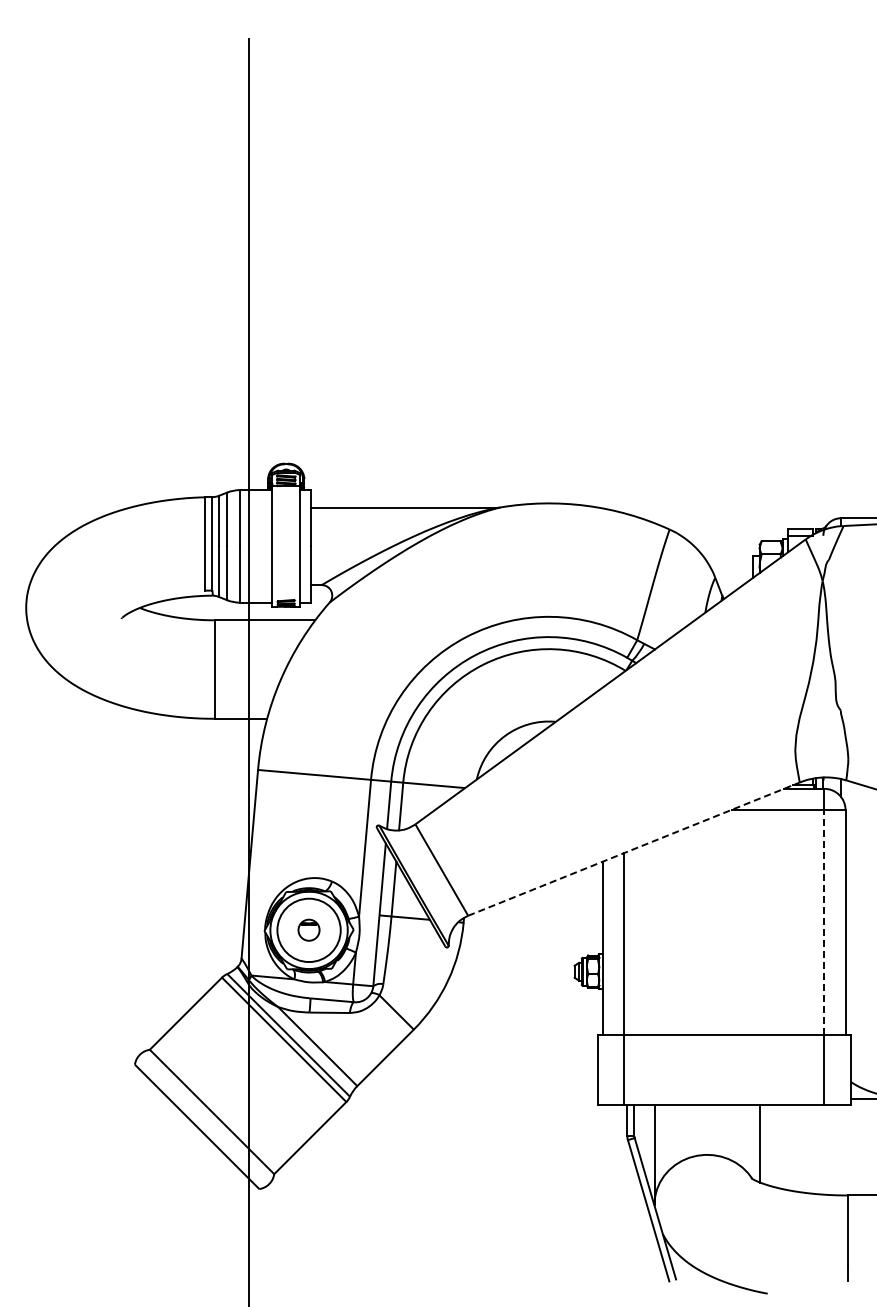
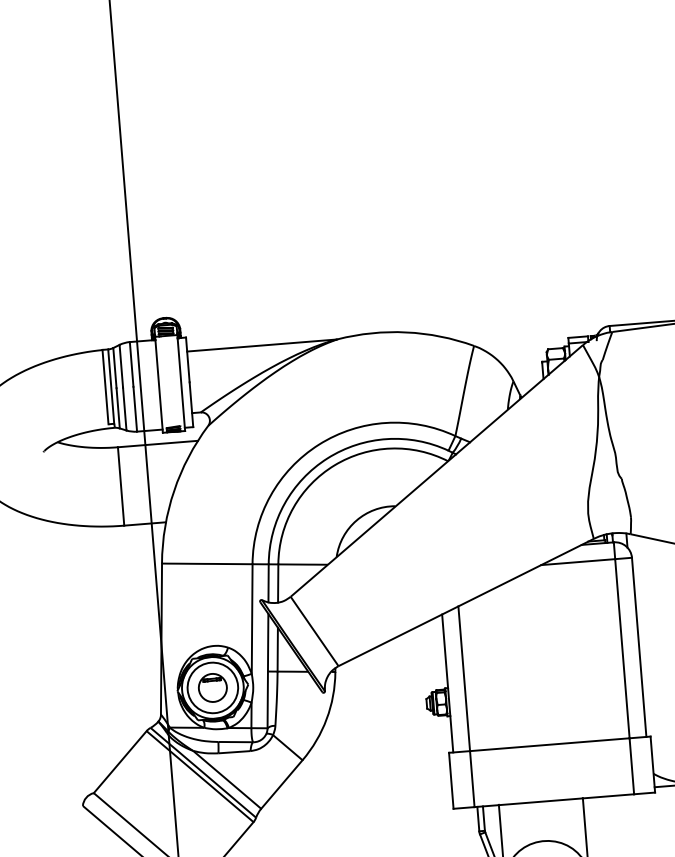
line: (634, 849) -> (466, 602), dashed -> solid
line: (824, 922) -> (622, 648), dashed -> solid
part: (308, 929) -> (212, 687), size x1.67

